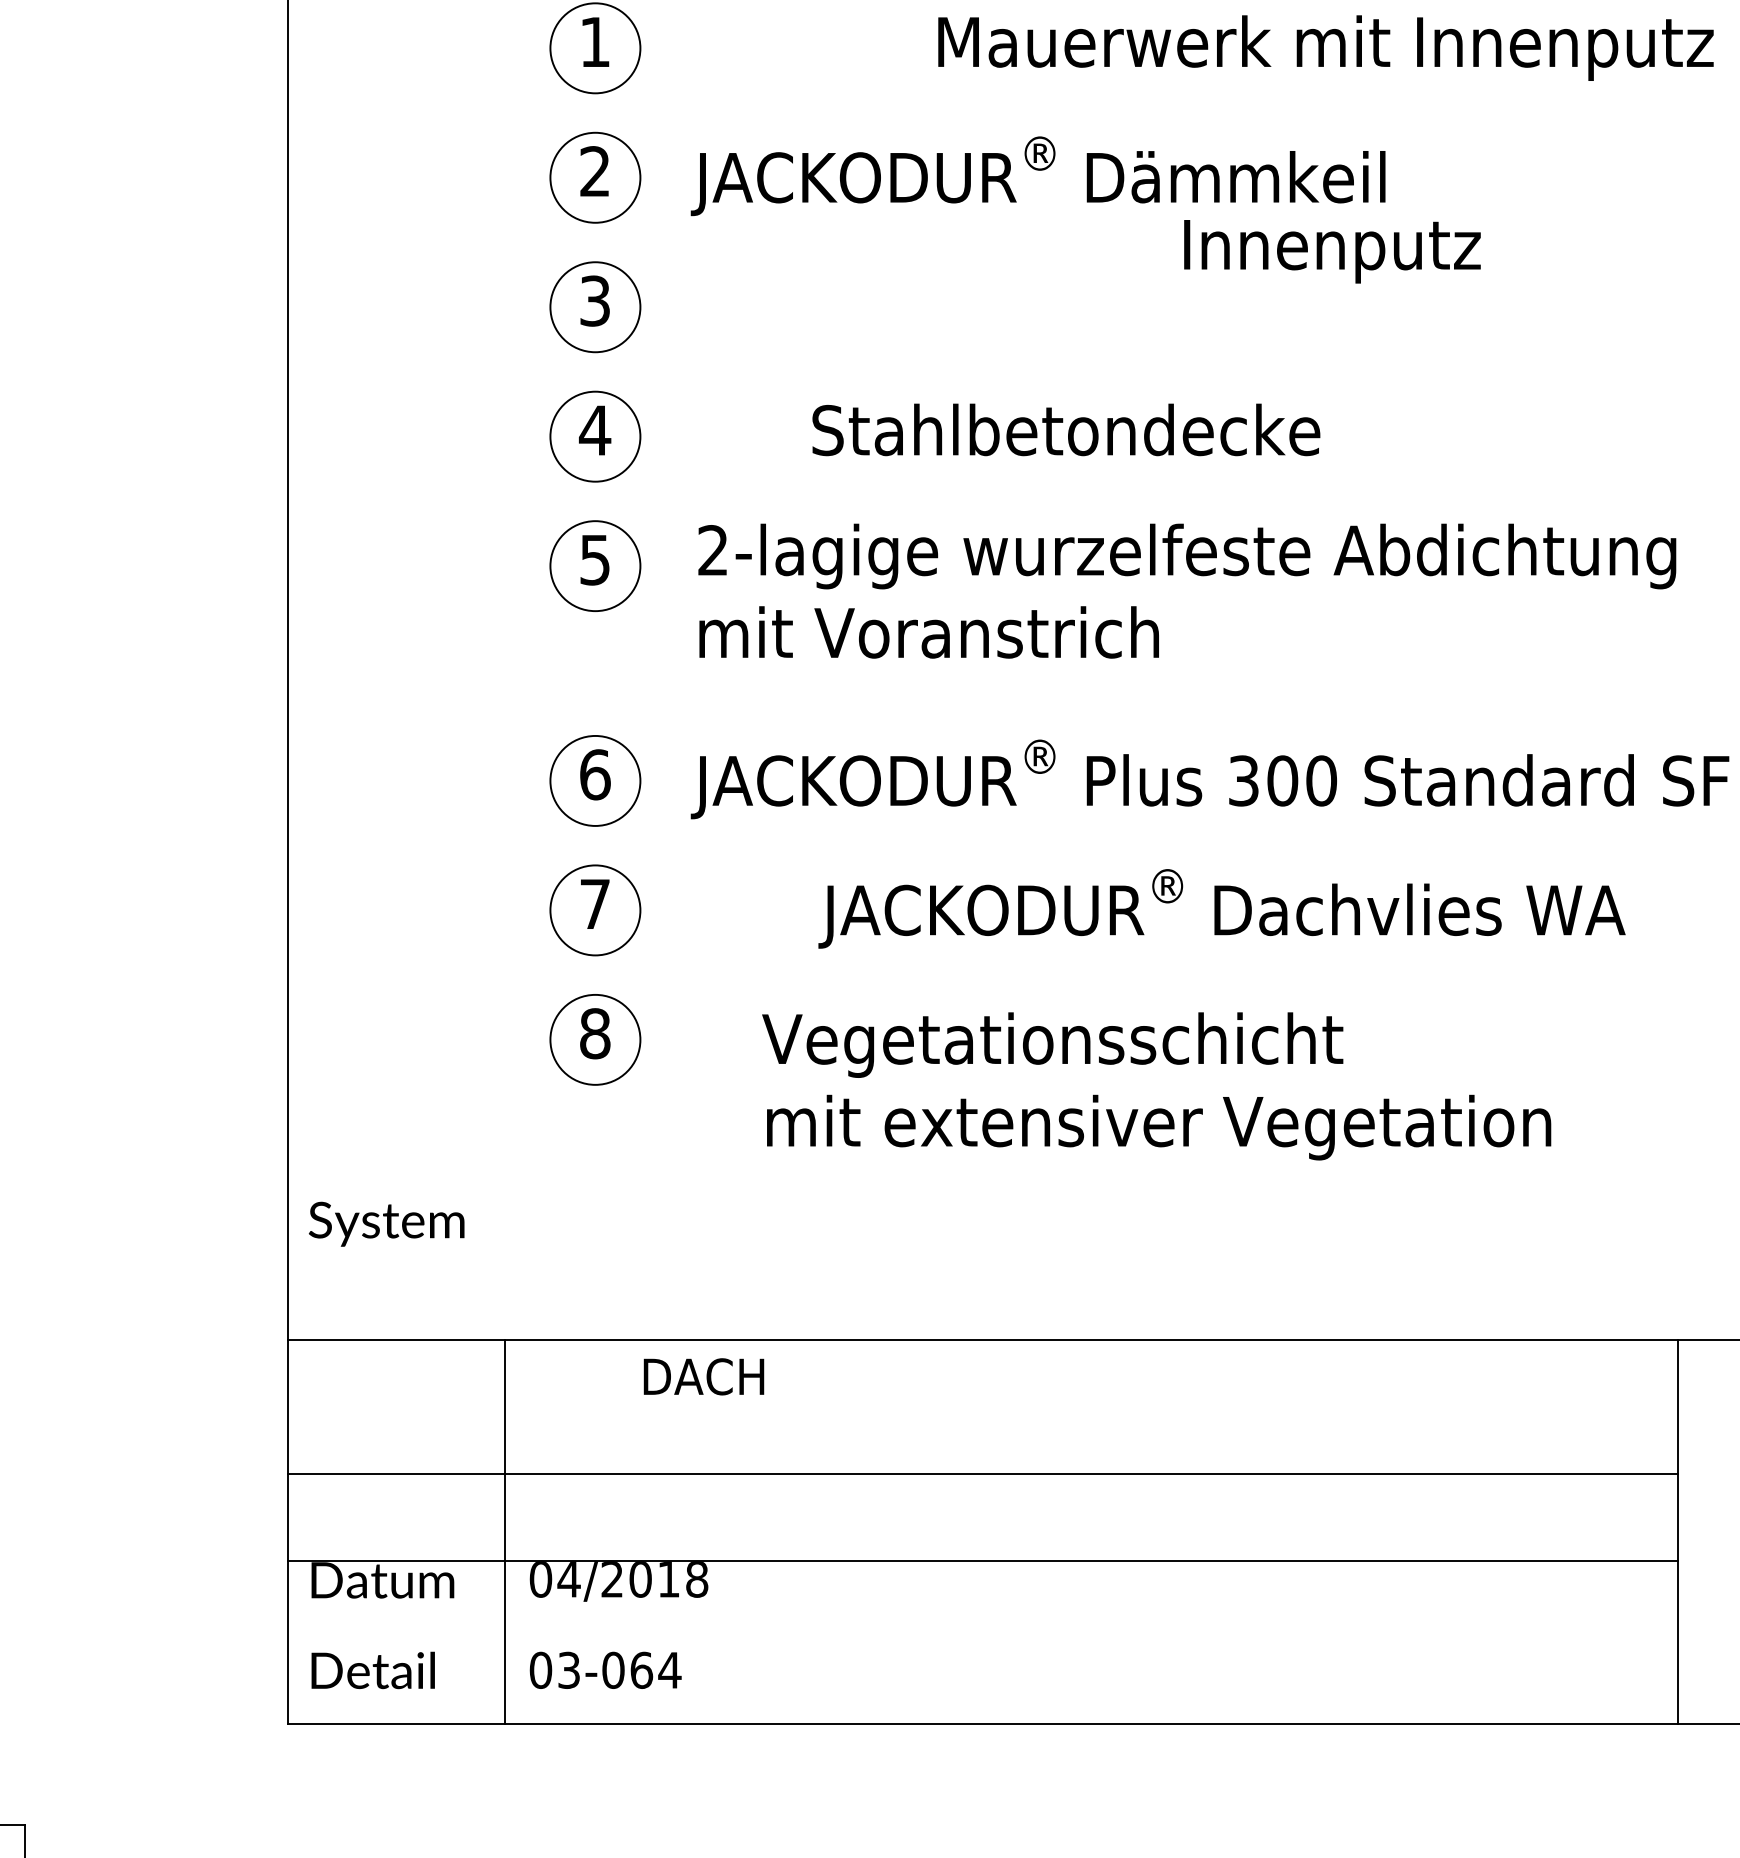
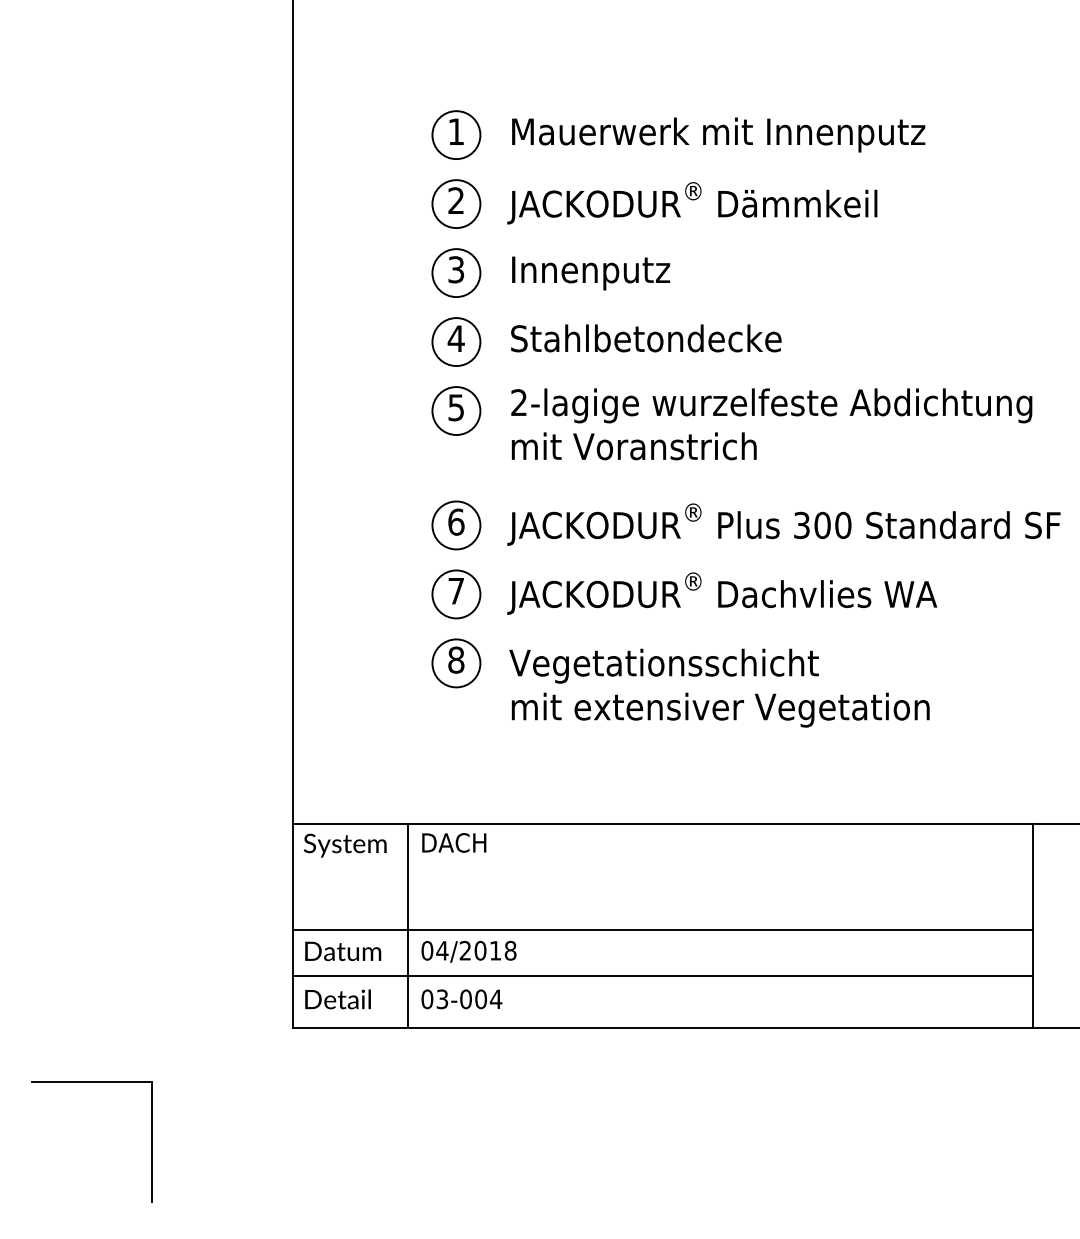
text: (1325, 47) -> (718, 134), moved
text: (1333, 251) -> (591, 273), moved
text: (1066, 430) -> (646, 338), moved
text: (1222, 908) -> (722, 593), moved
text: (1156, 1085) -> (719, 687), moved
text: (385, 1223) -> (344, 845), moved
text: (704, 1375) -> (454, 842), moved
line: (982, 1473) -> (662, 929), moved
line: (982, 1559) -> (662, 975), moved
text: (642, 1668) -> (481, 998), 03-064 -> 03-004

